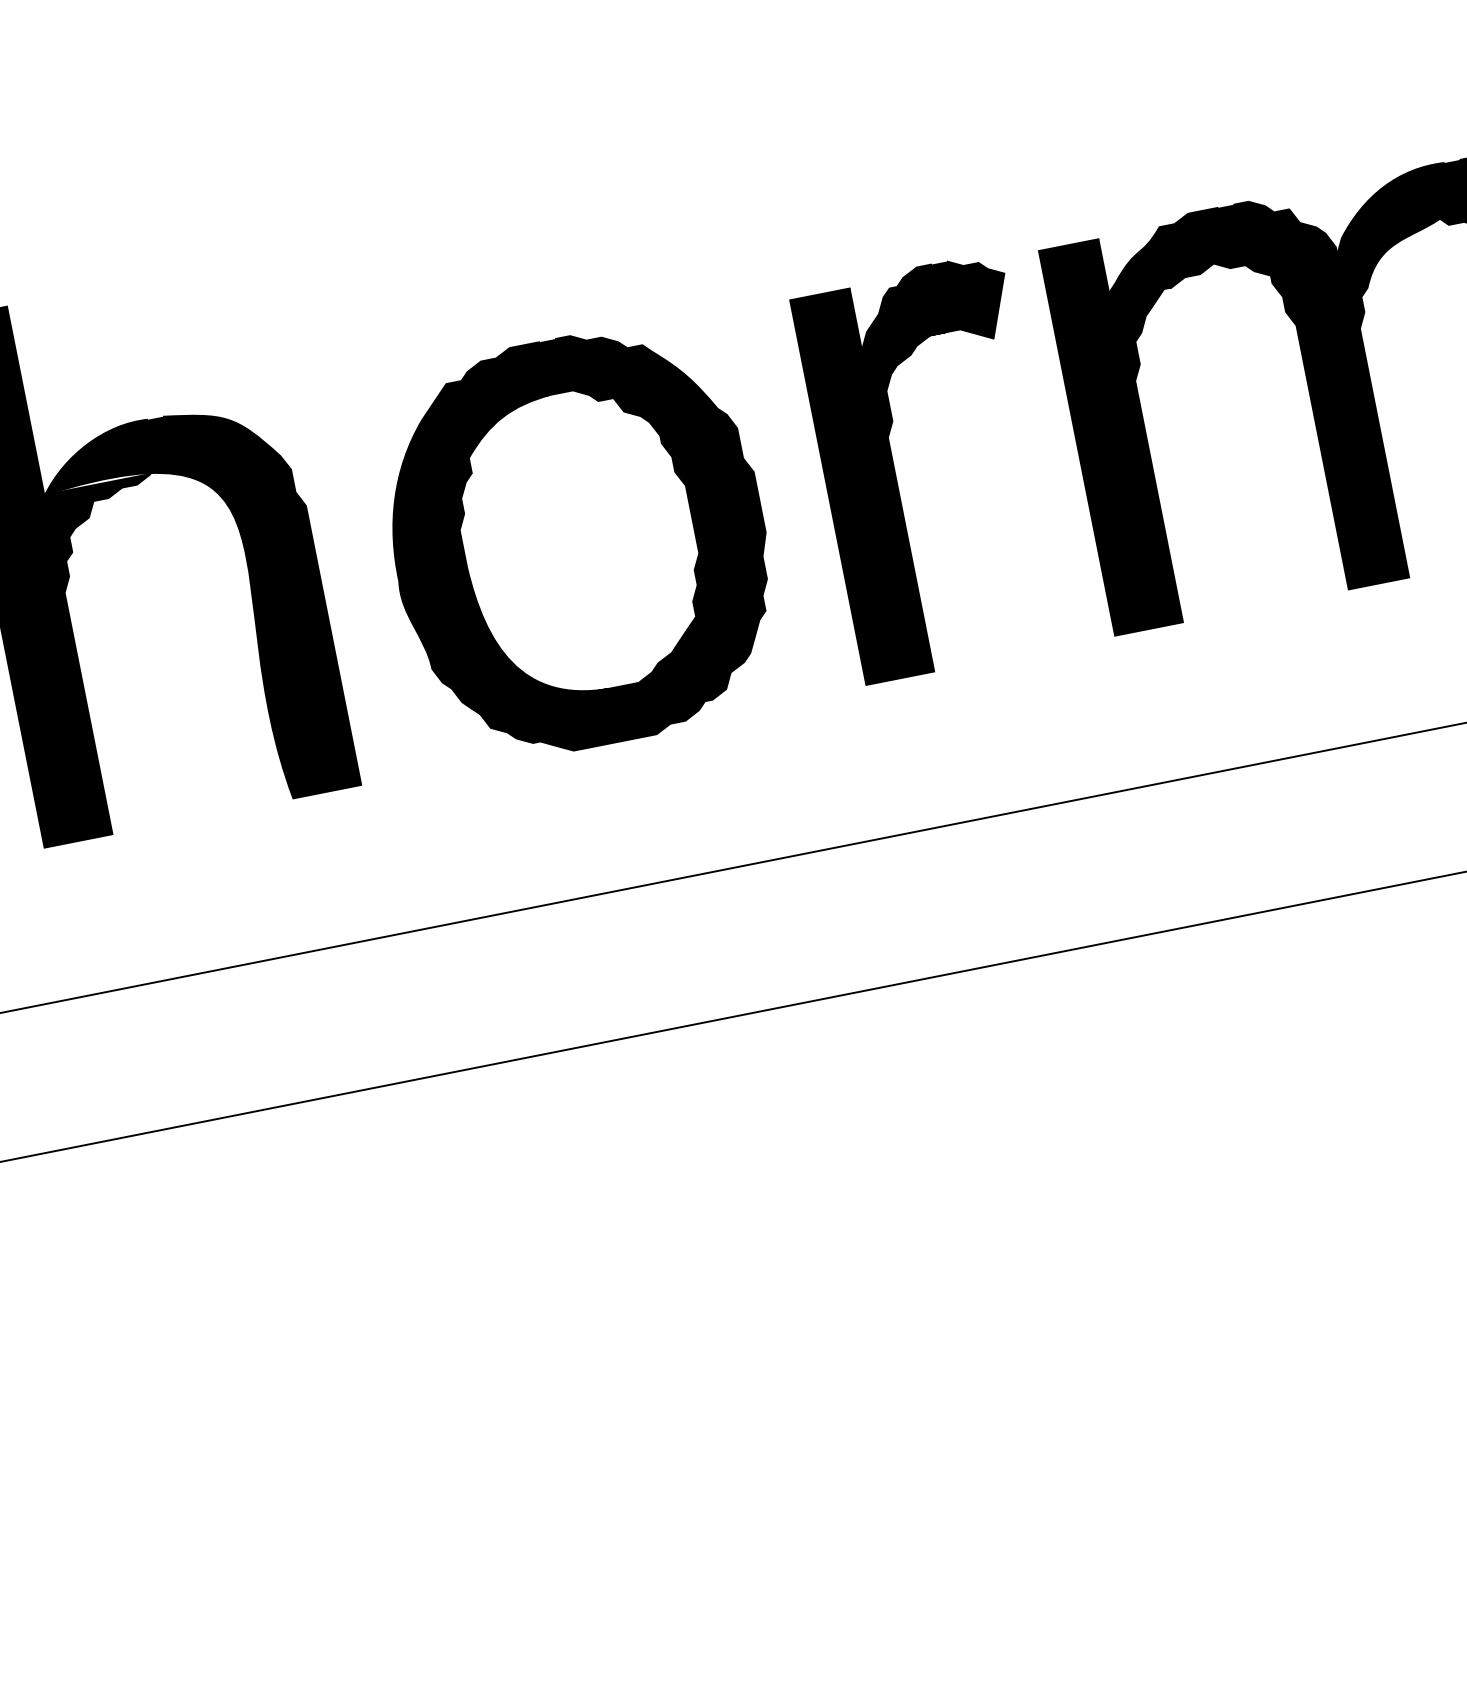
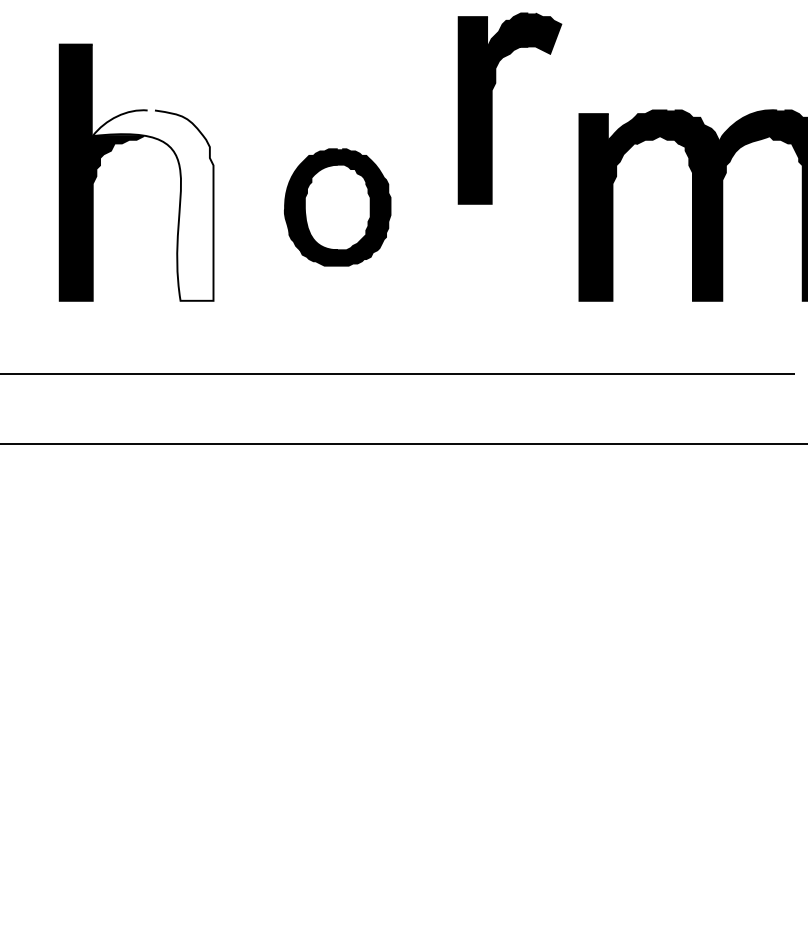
part: (896, 474) -> (492, 108), moved
part: (578, 542) -> (337, 207), size x0.6
fill: (196, 613) -> (152, 205), removed

